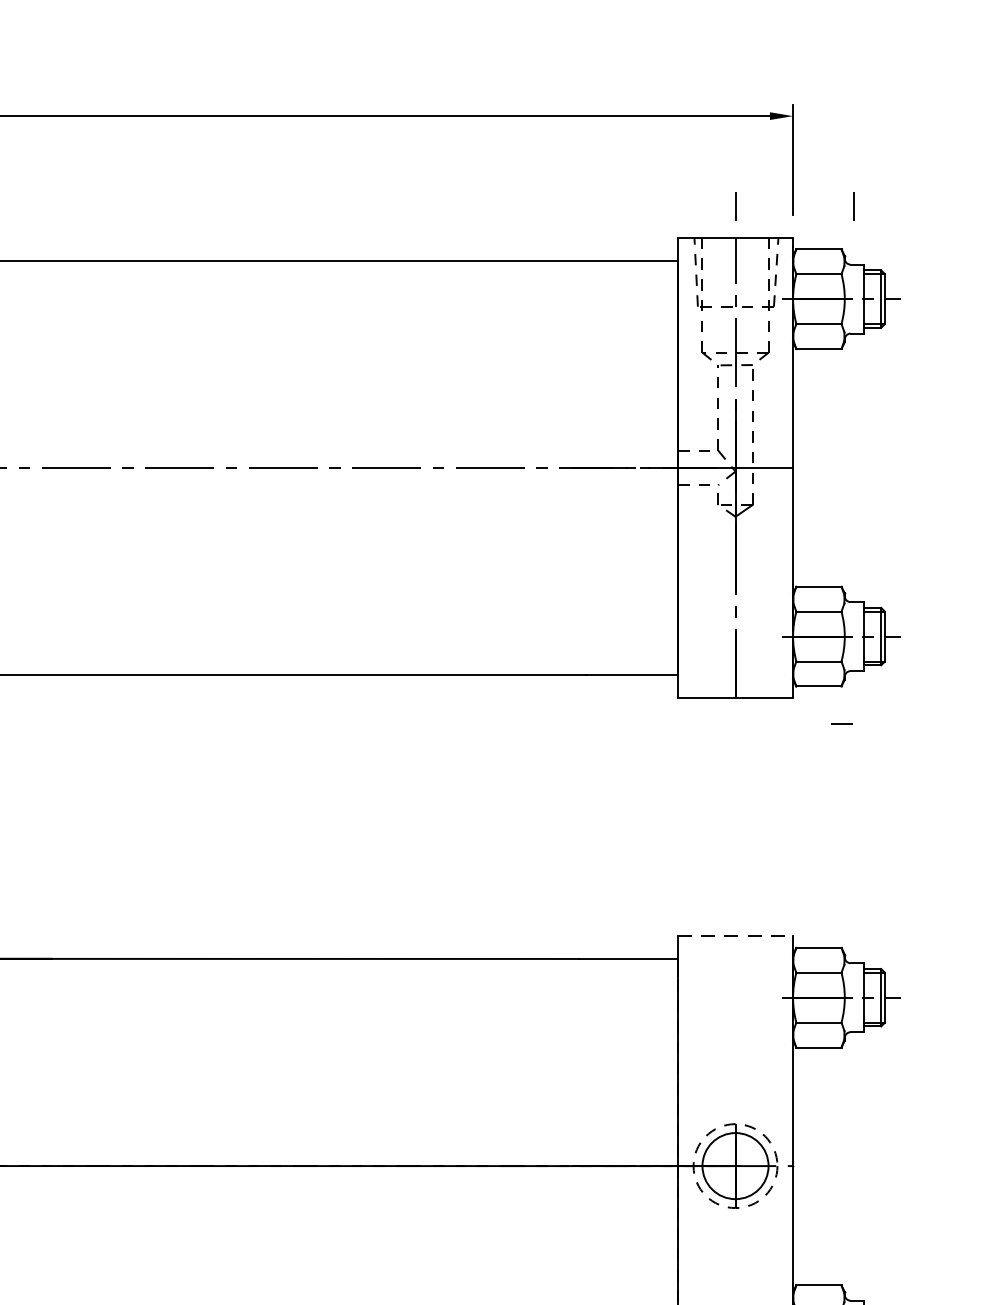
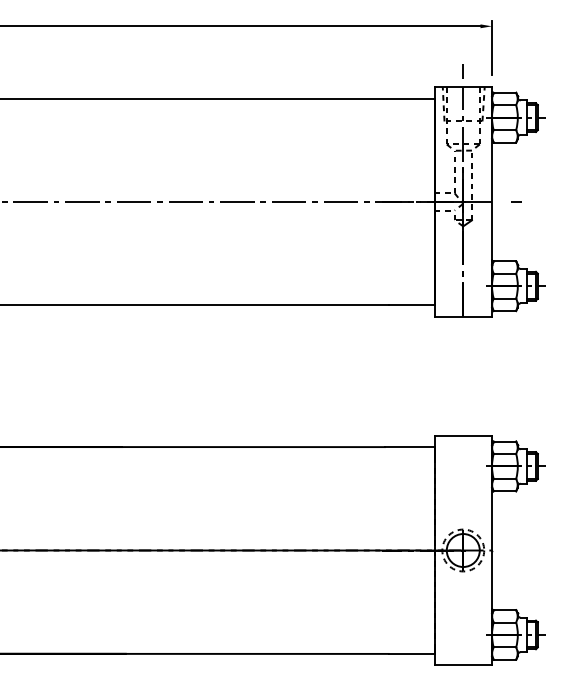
line: (852, 206) -> (521, 71), removed
line: (842, 723) -> (516, 201), moved
line: (735, 935) -> (463, 435), dashed -> solid

